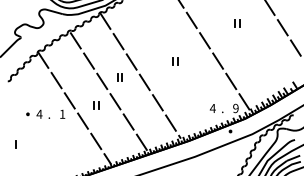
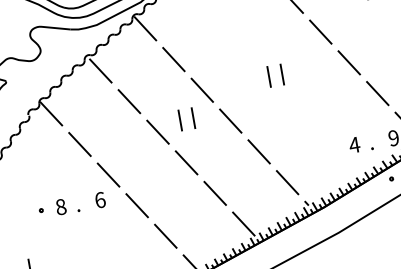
part: (175, 61) -> (276, 76), size x1.6
part: (119, 77) -> (186, 120), size x1.6
part: (96, 105) -> (155, 174), removed
text: (39, 113) -> (60, 205), 4 -> 8
text: (62, 113) -> (99, 198), 1 -> 6

